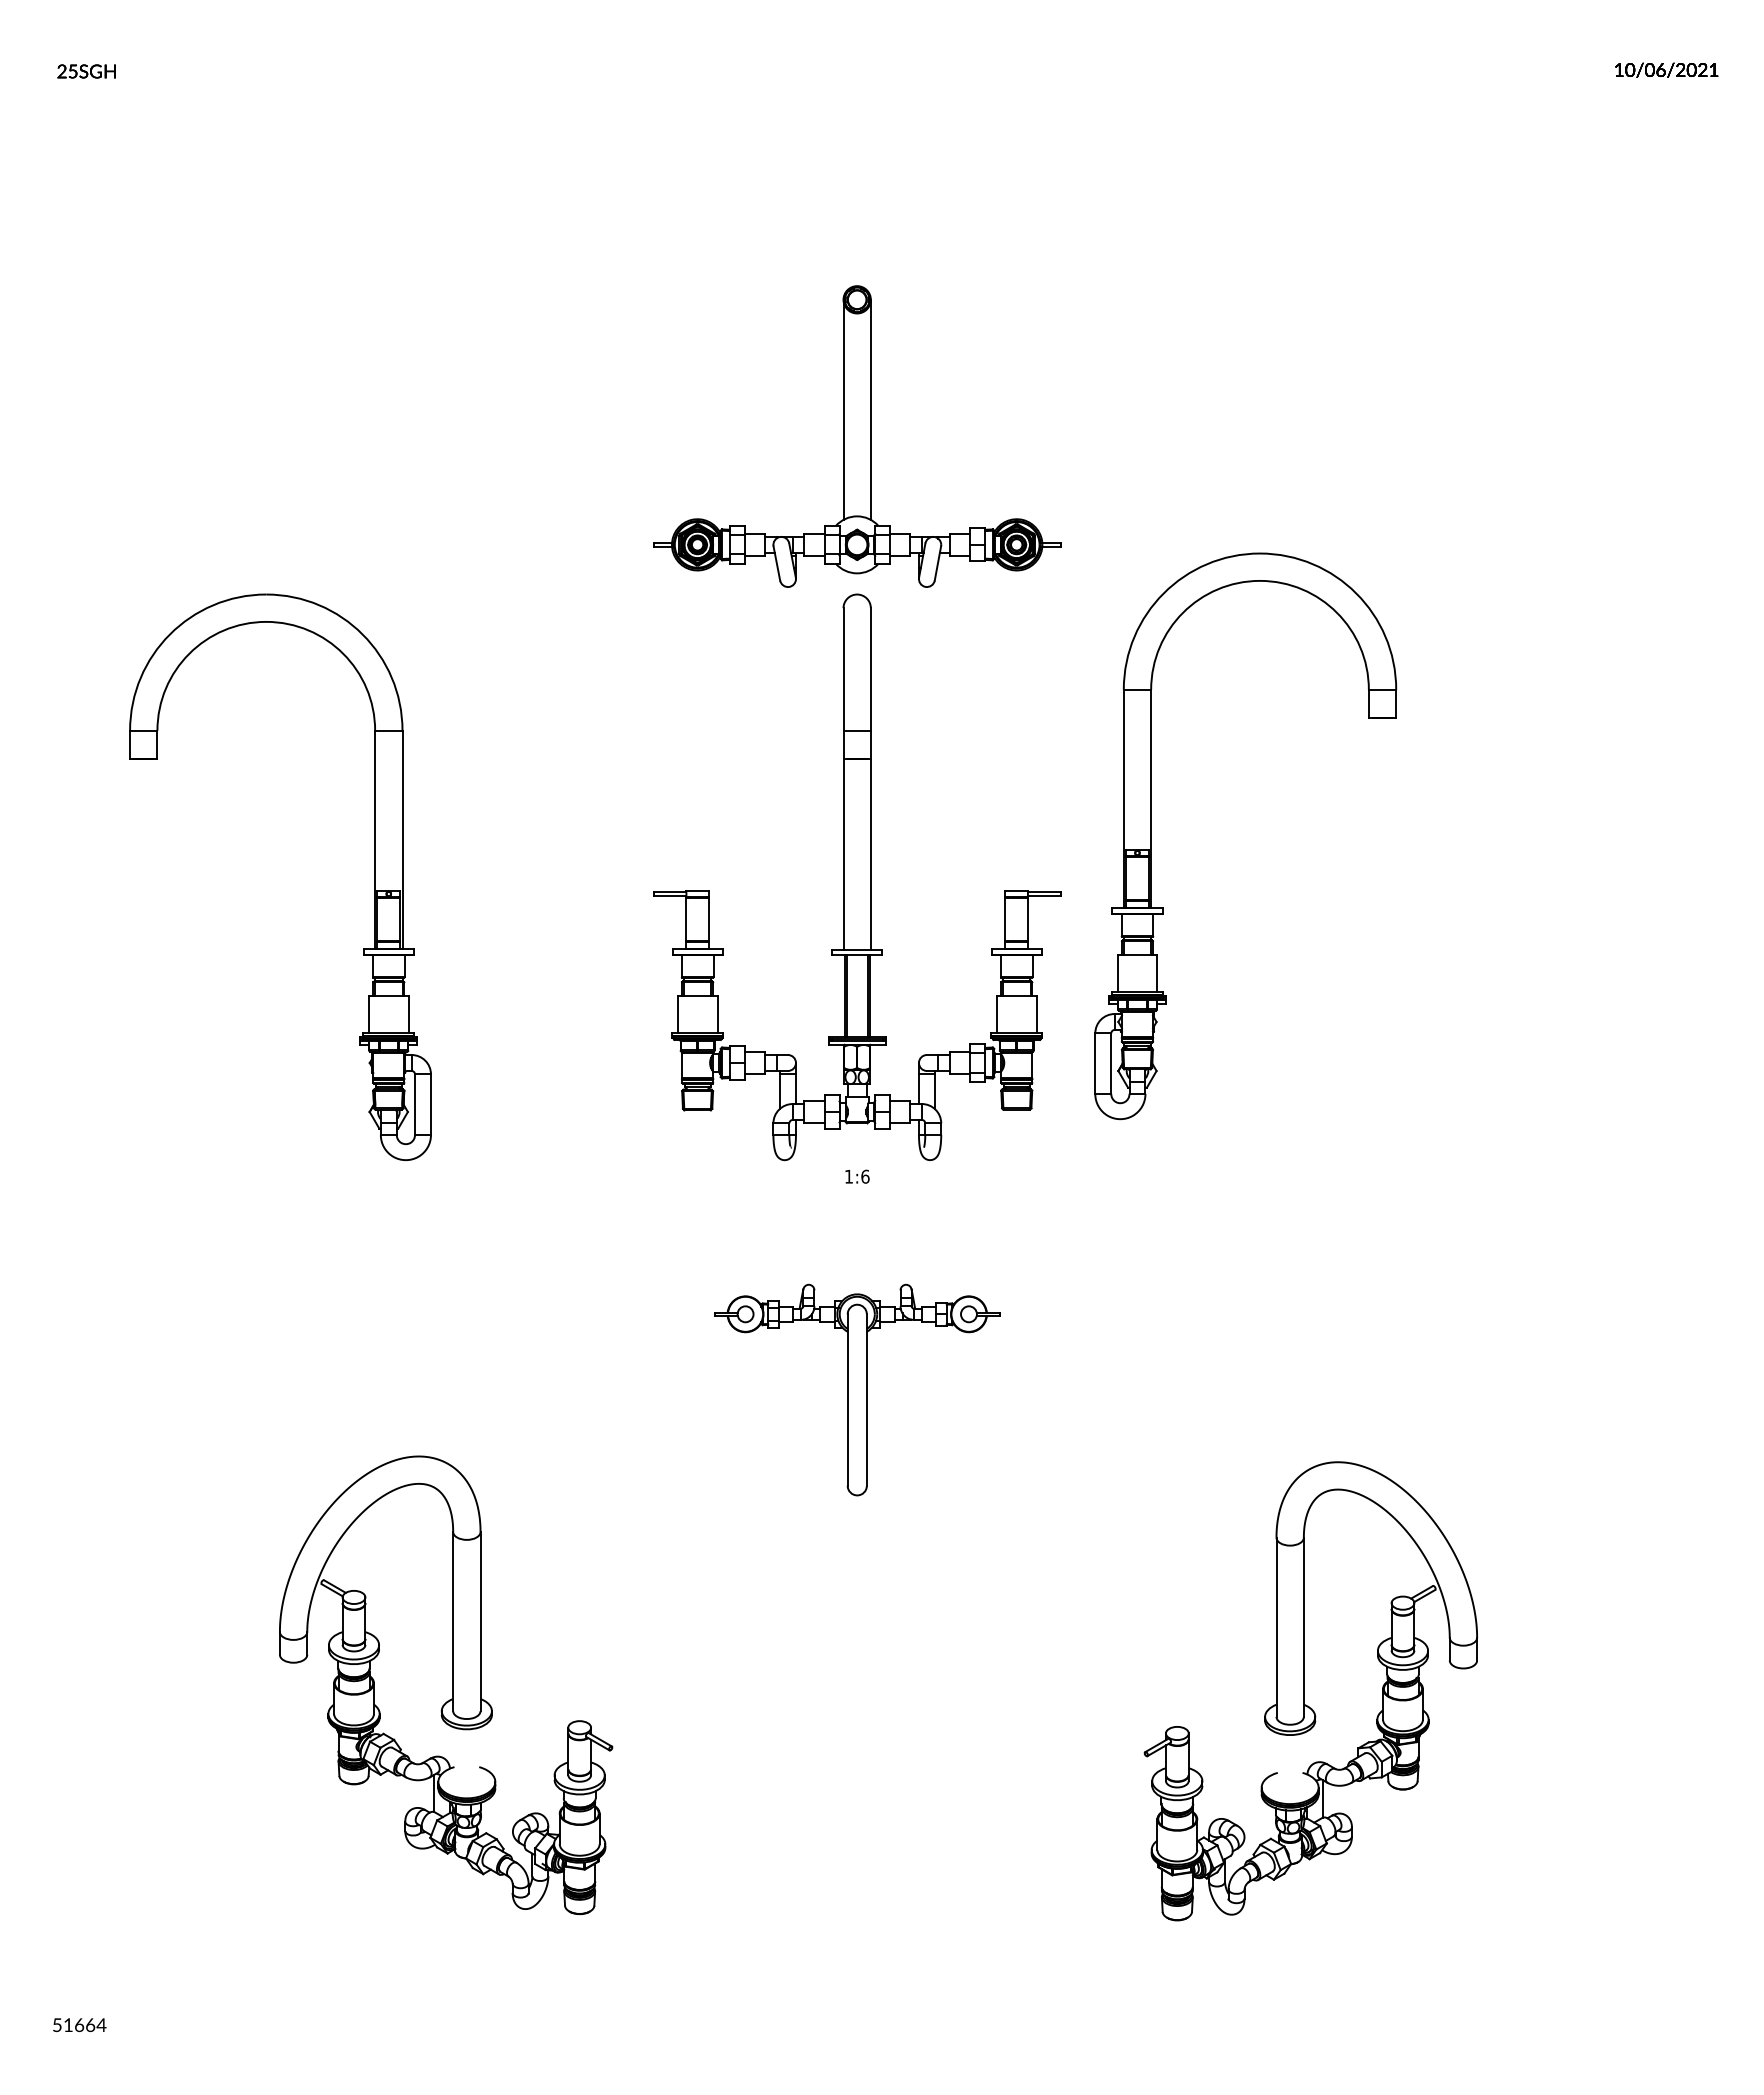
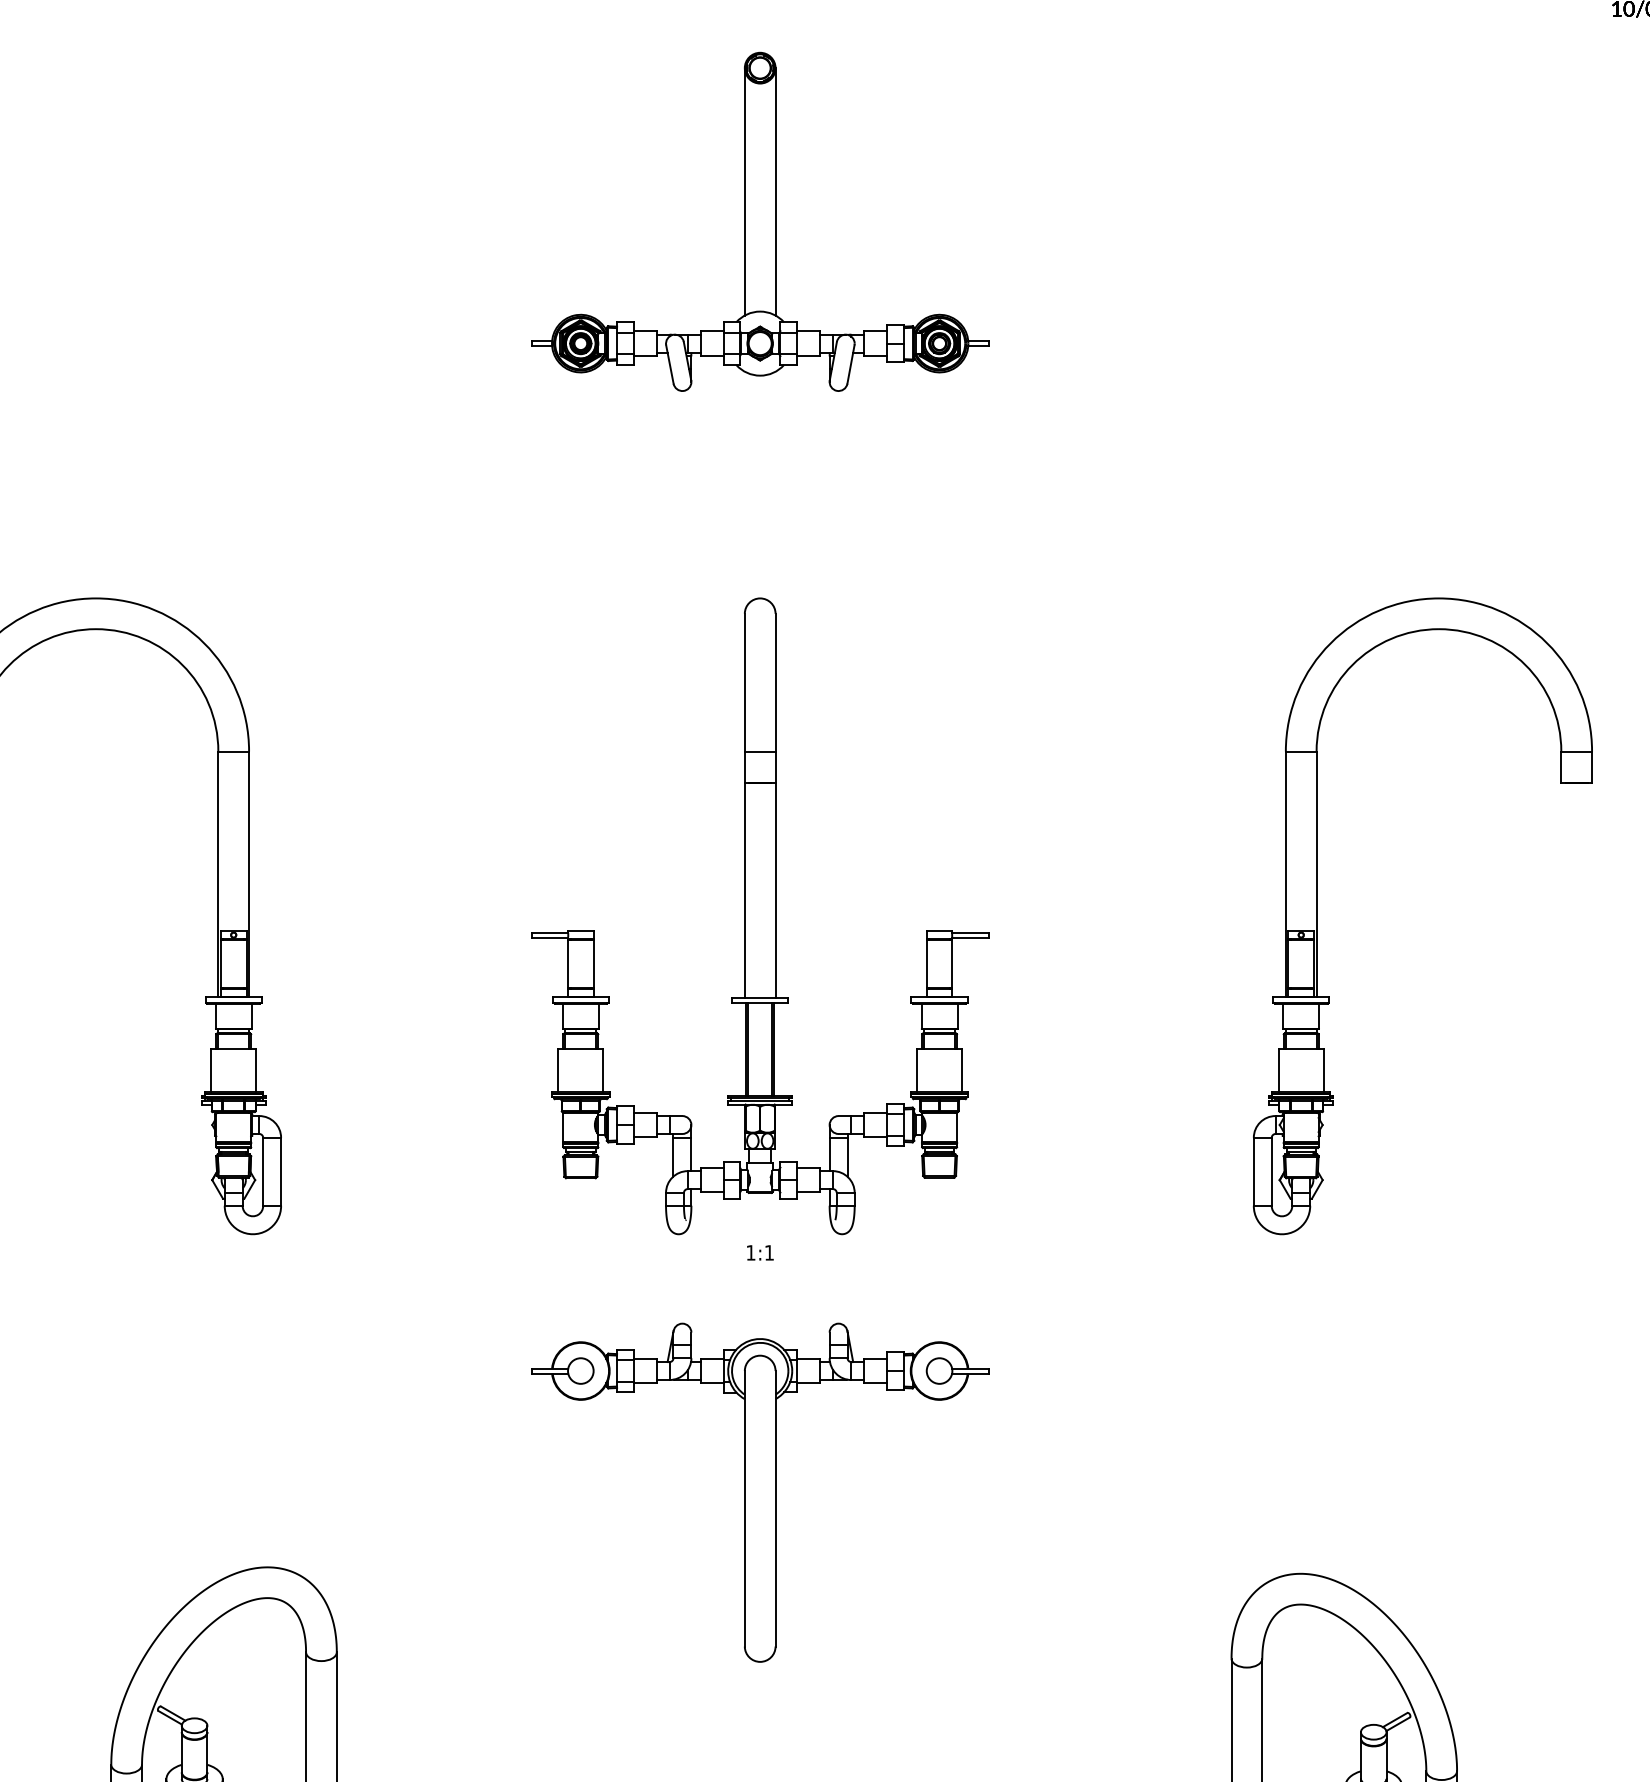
part: (857, 436) -> (760, 221), moved
part: (1151, 836) -> (1316, 916), moved
text: (865, 1176) -> (769, 1252), 1:6 -> 1:1
part: (857, 1389) -> (760, 1492), size x1.43

